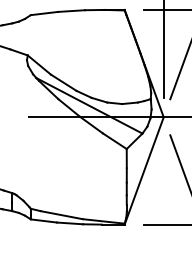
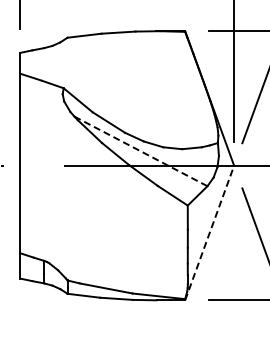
line: (89, 105) -> (141, 151), solid -> dashed
line: (144, 171) -> (209, 233), solid -> dashed

